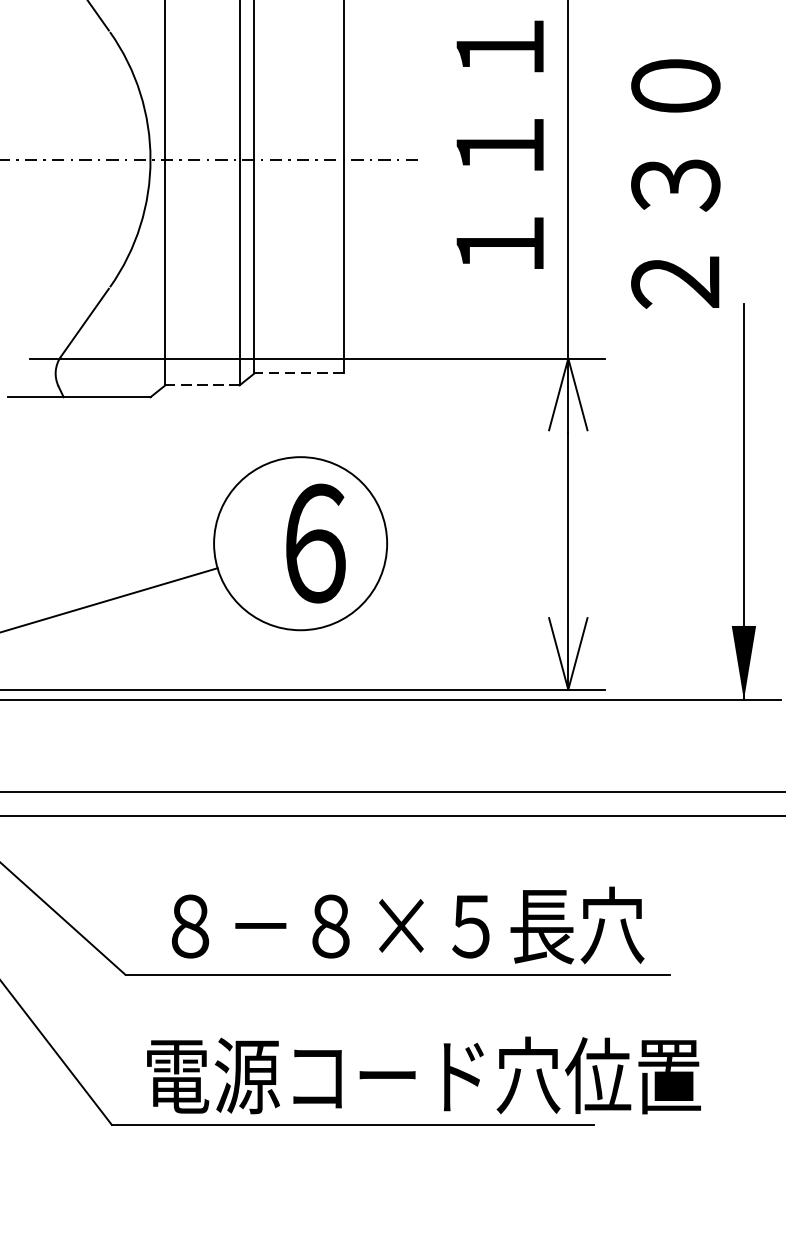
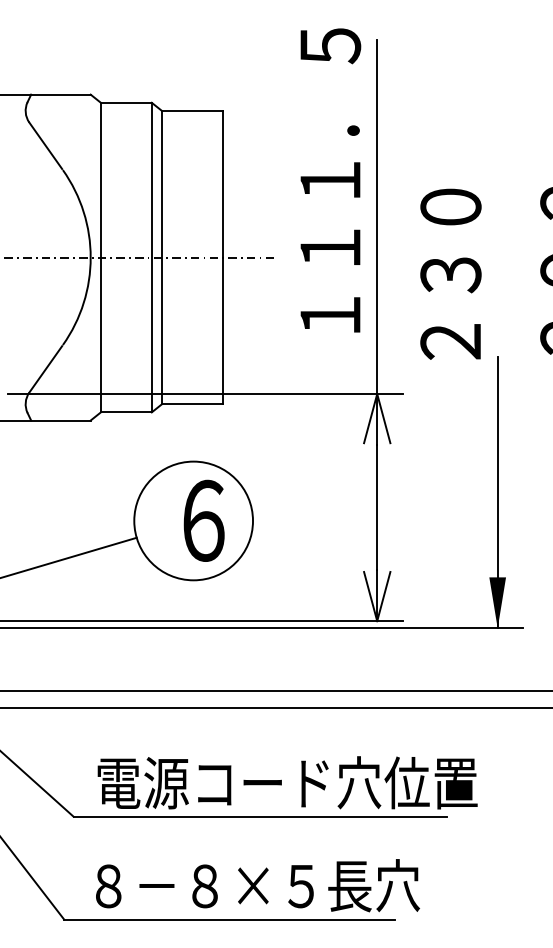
line: (298, 373) -> (192, 404), dashed -> solid
line: (201, 385) -> (125, 412), dashed -> solid
text: (437, 925) -> (287, 782), ８－８×５長穴 -> 電源コード穴位置
text: (424, 1075) -> (278, 885), 電源コード穴位置 -> ８－８×５長穴

